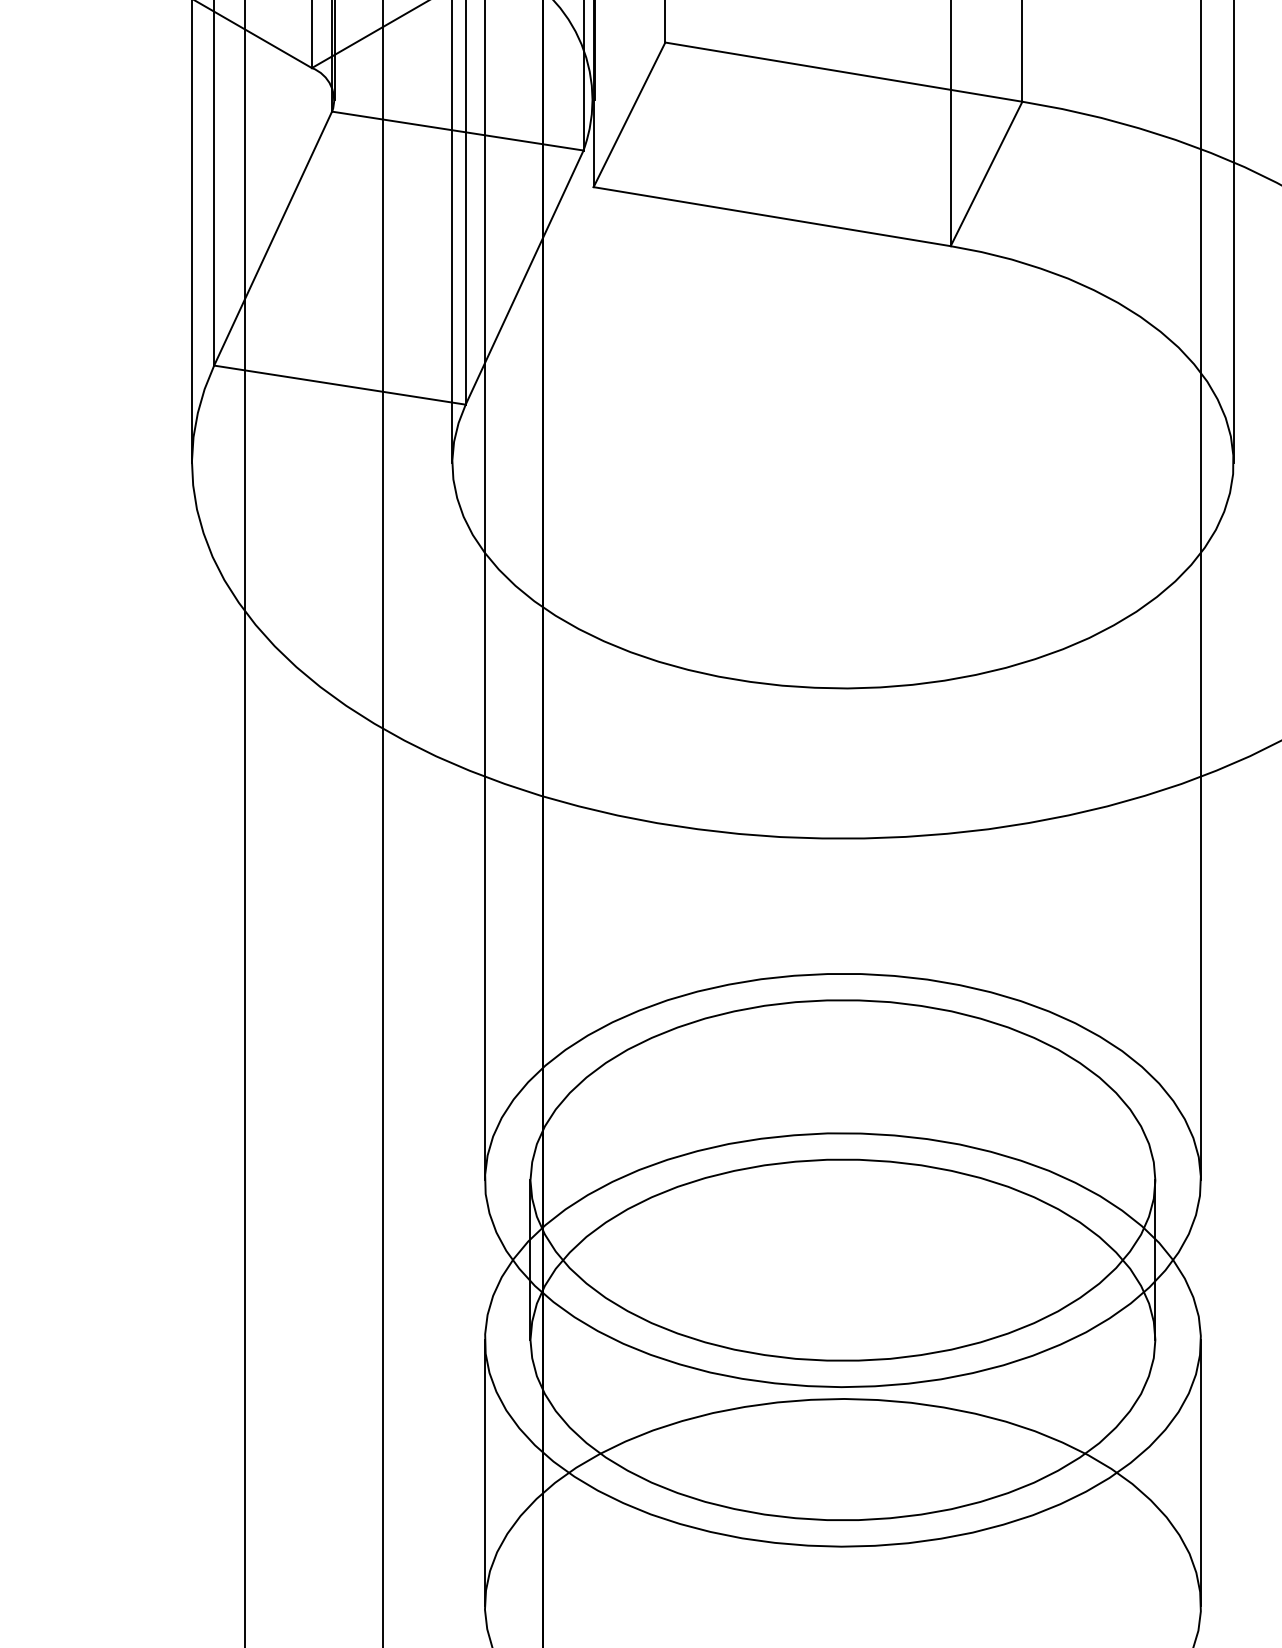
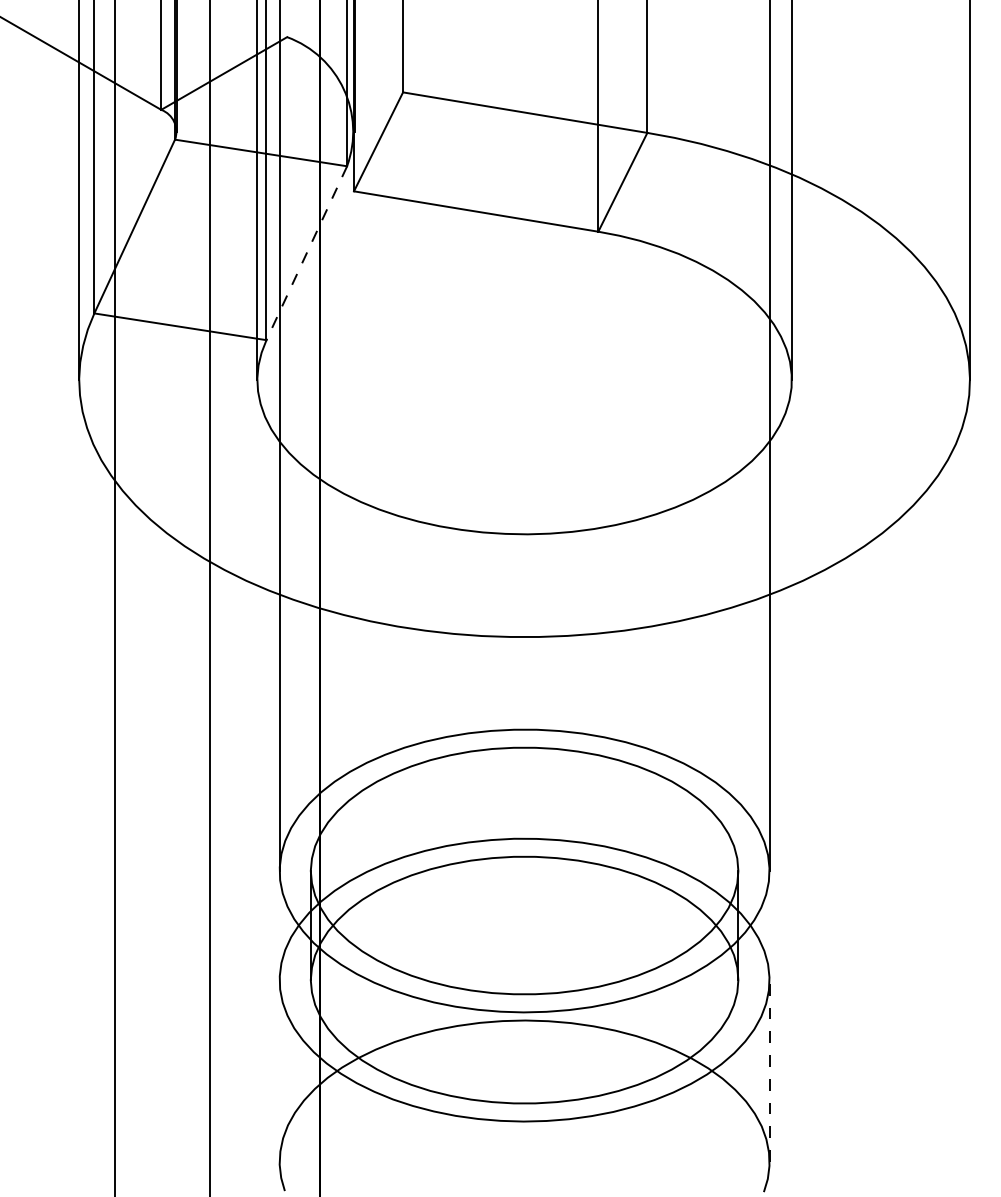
line: (524, 277) -> (306, 253), solid -> dashed
line: (484, 1472) -> (279, 1070), removed
line: (1200, 1473) -> (769, 1071), solid -> dashed

